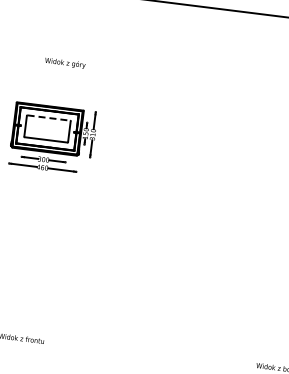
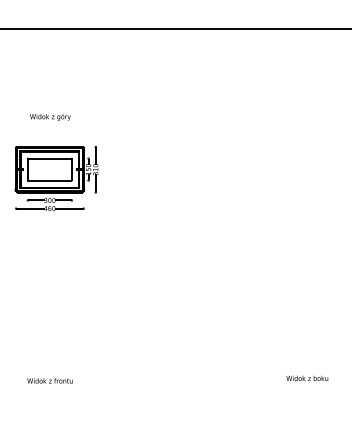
text: (65, 62) -> (50, 116), moved
line: (49, 118) -> (50, 158), dashed -> solid

